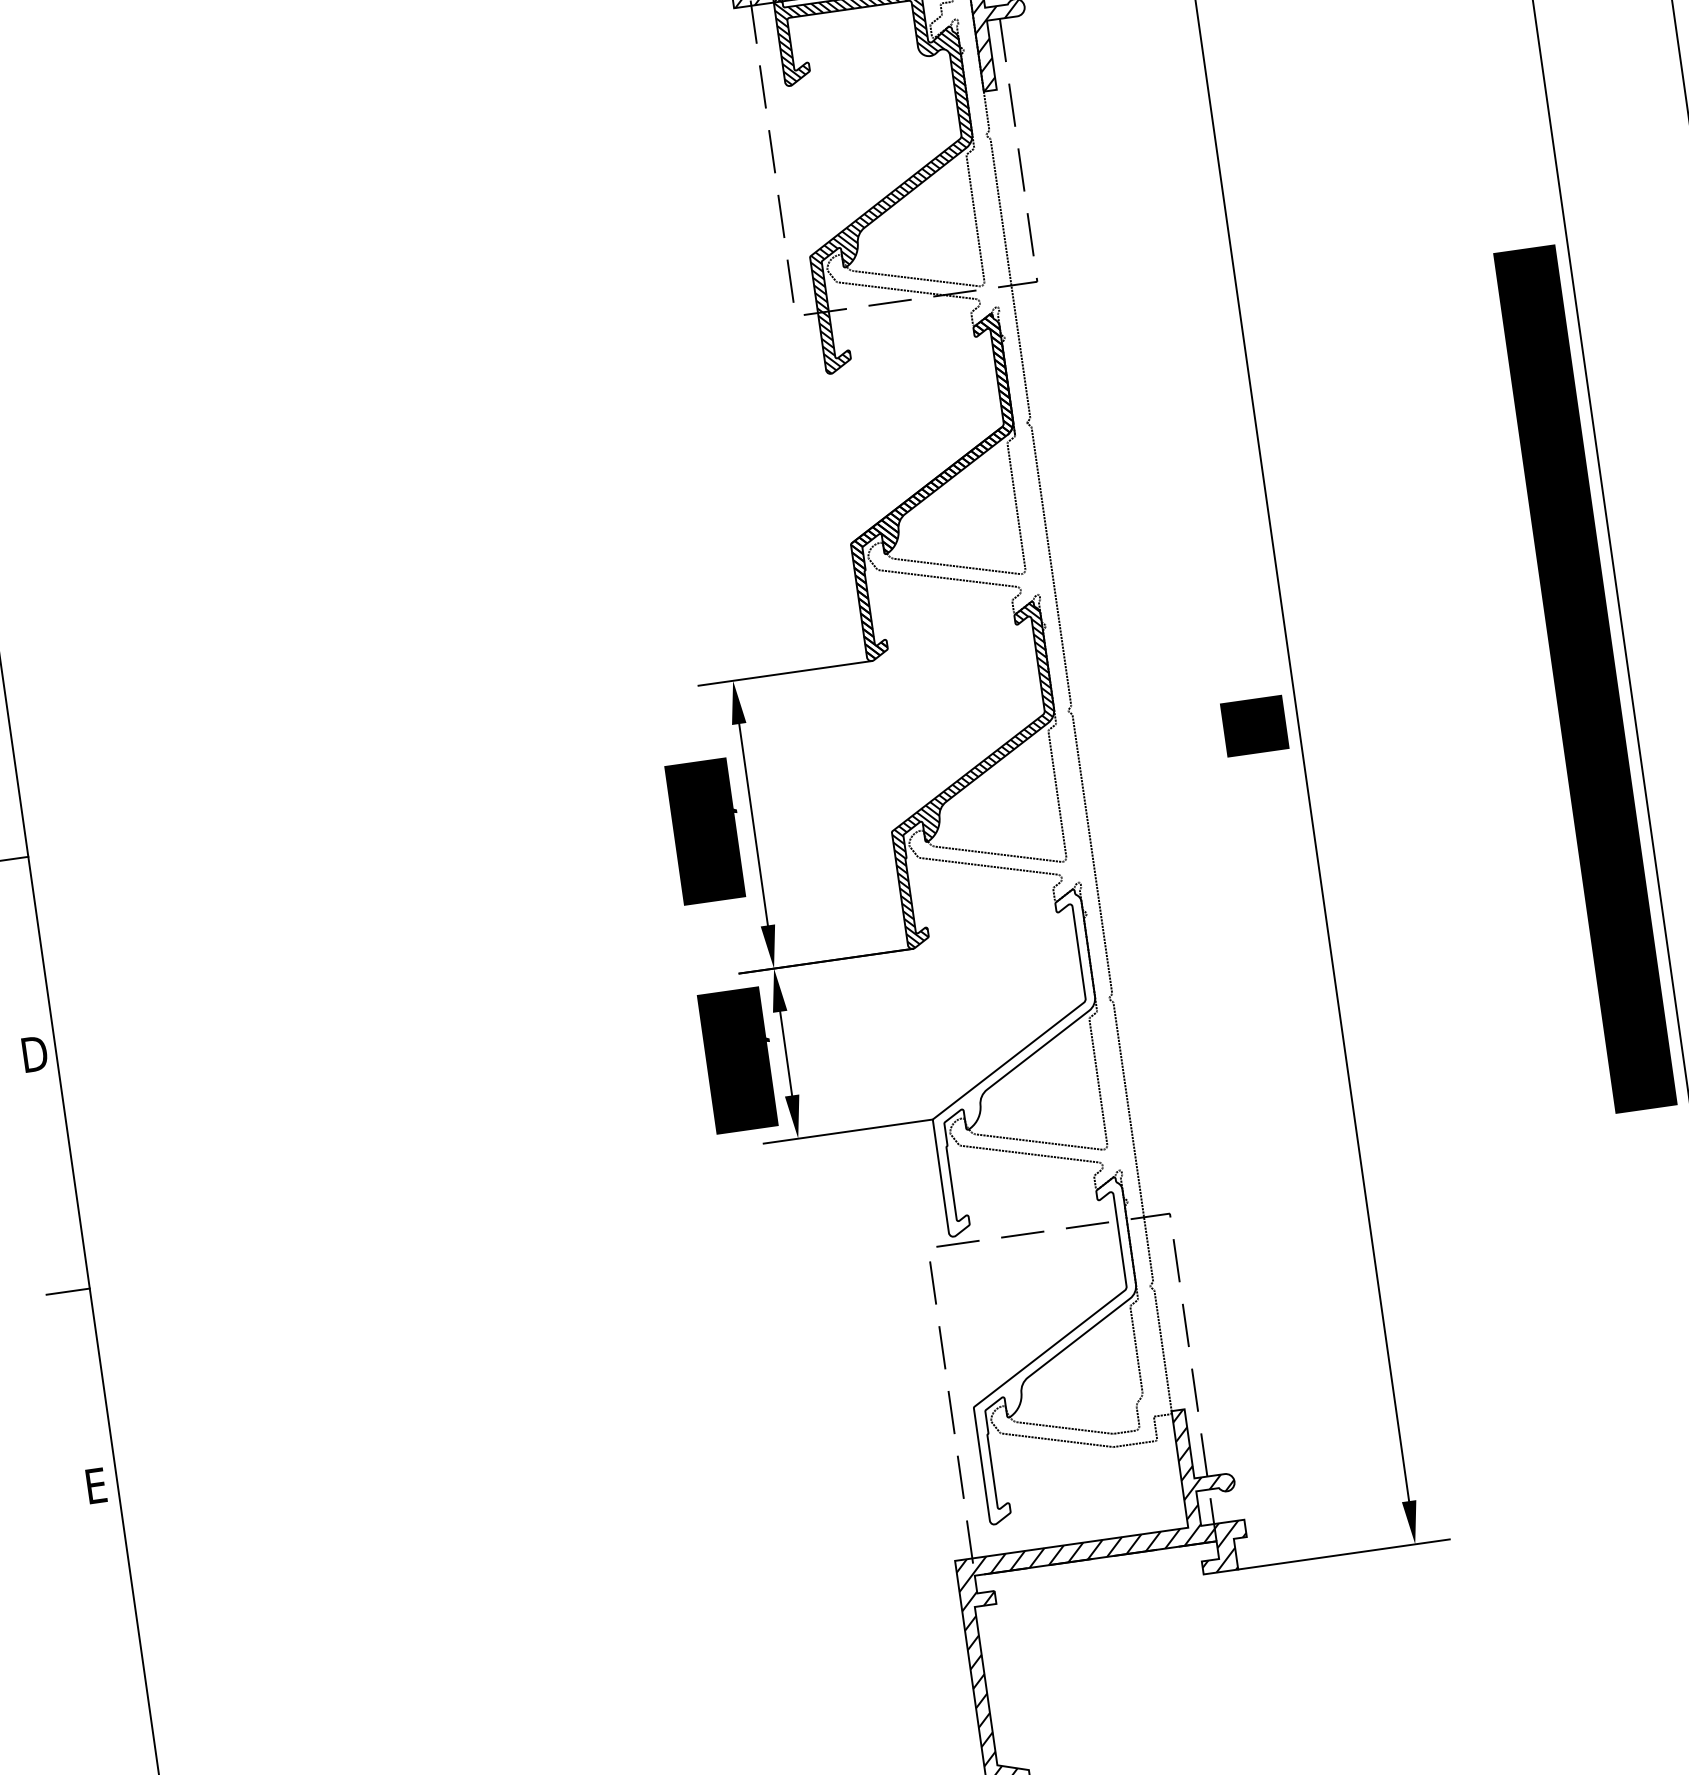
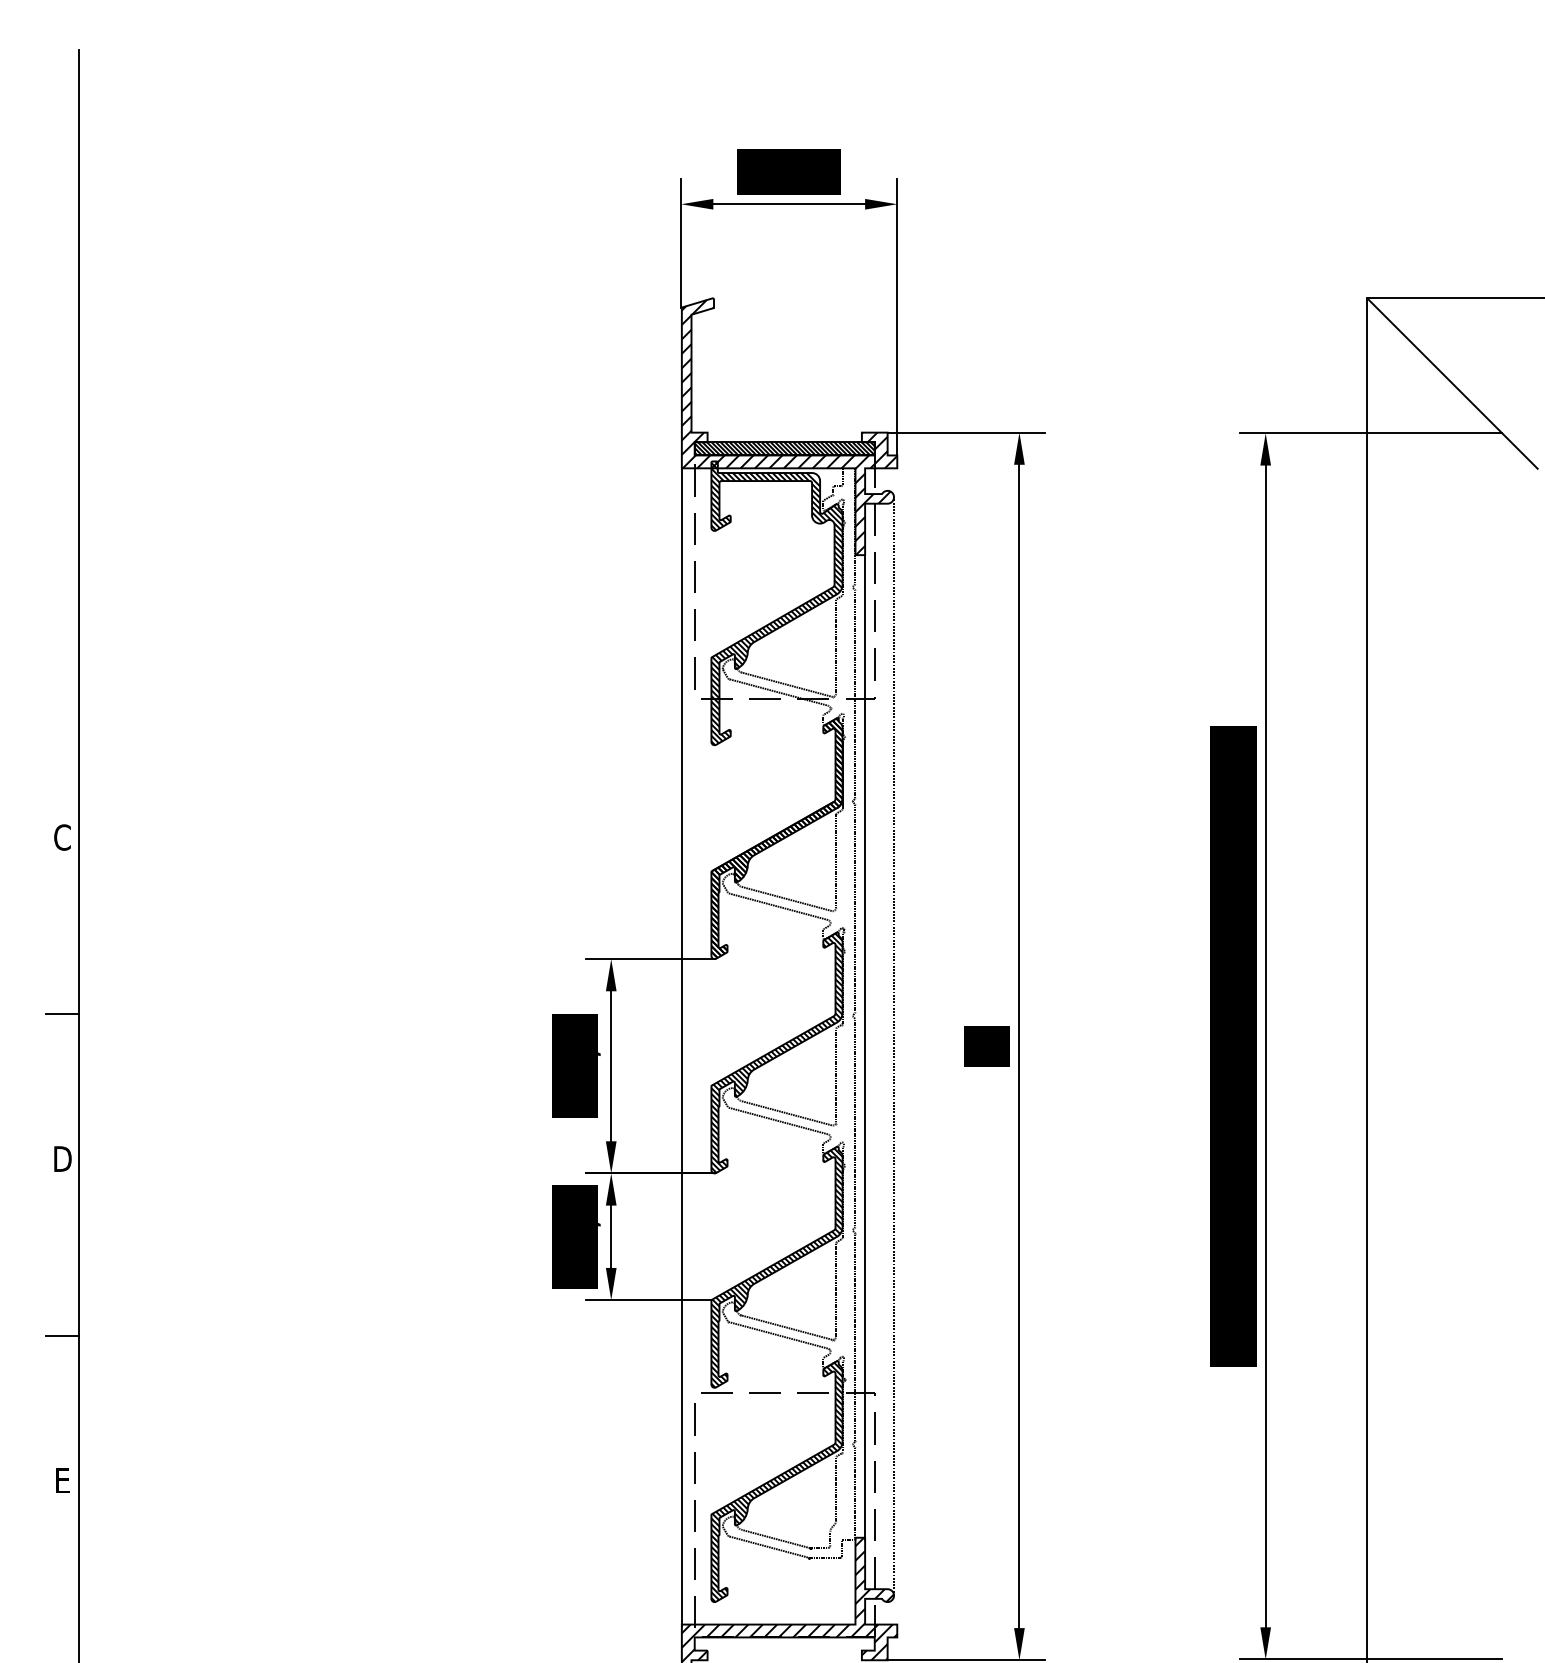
line: (1130, 744) -> (894, 1046), added
line: (1091, 752) -> (865, 1048), added
line: (844, 786) -> (681, 1047), added
hatch: (1013, 1063) -> (776, 1267), added
hatch: (1054, 1350) -> (776, 1481), added

